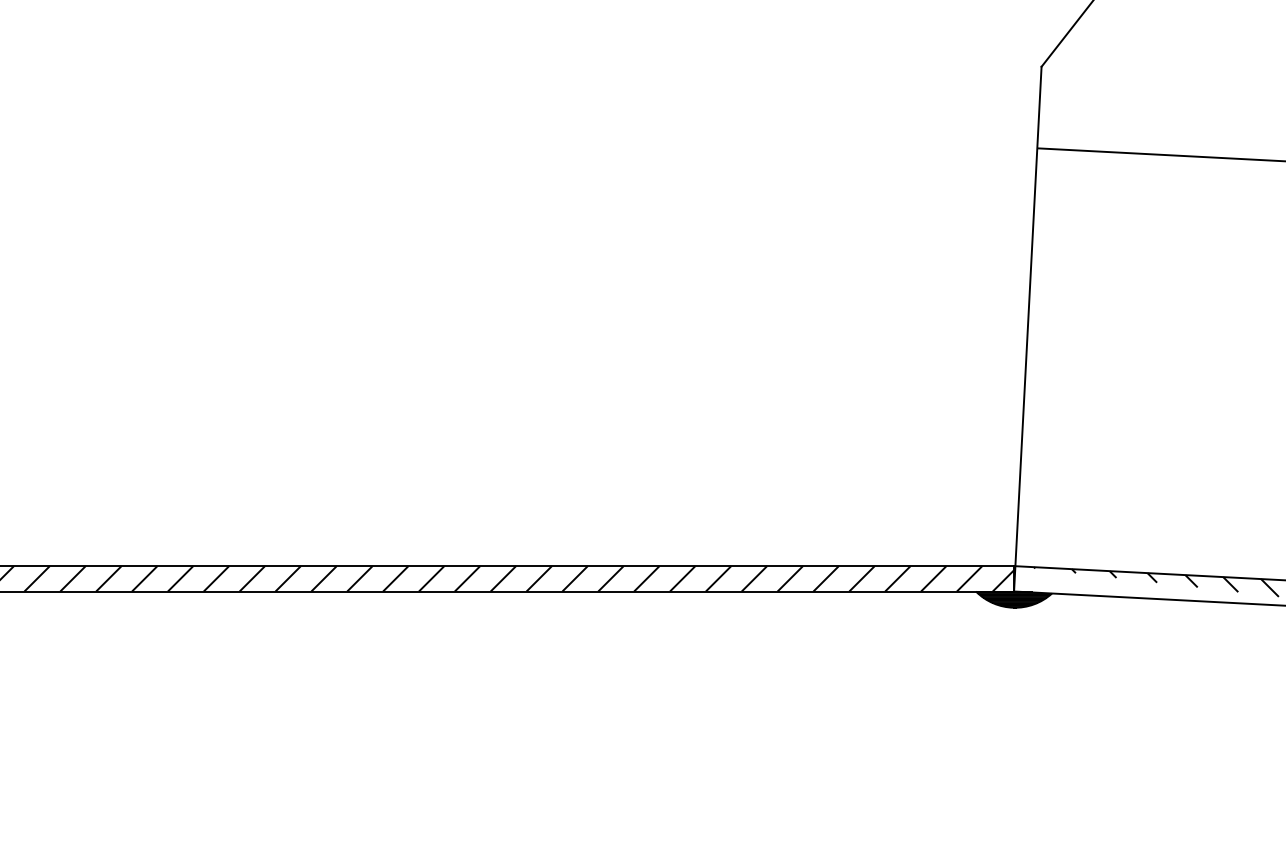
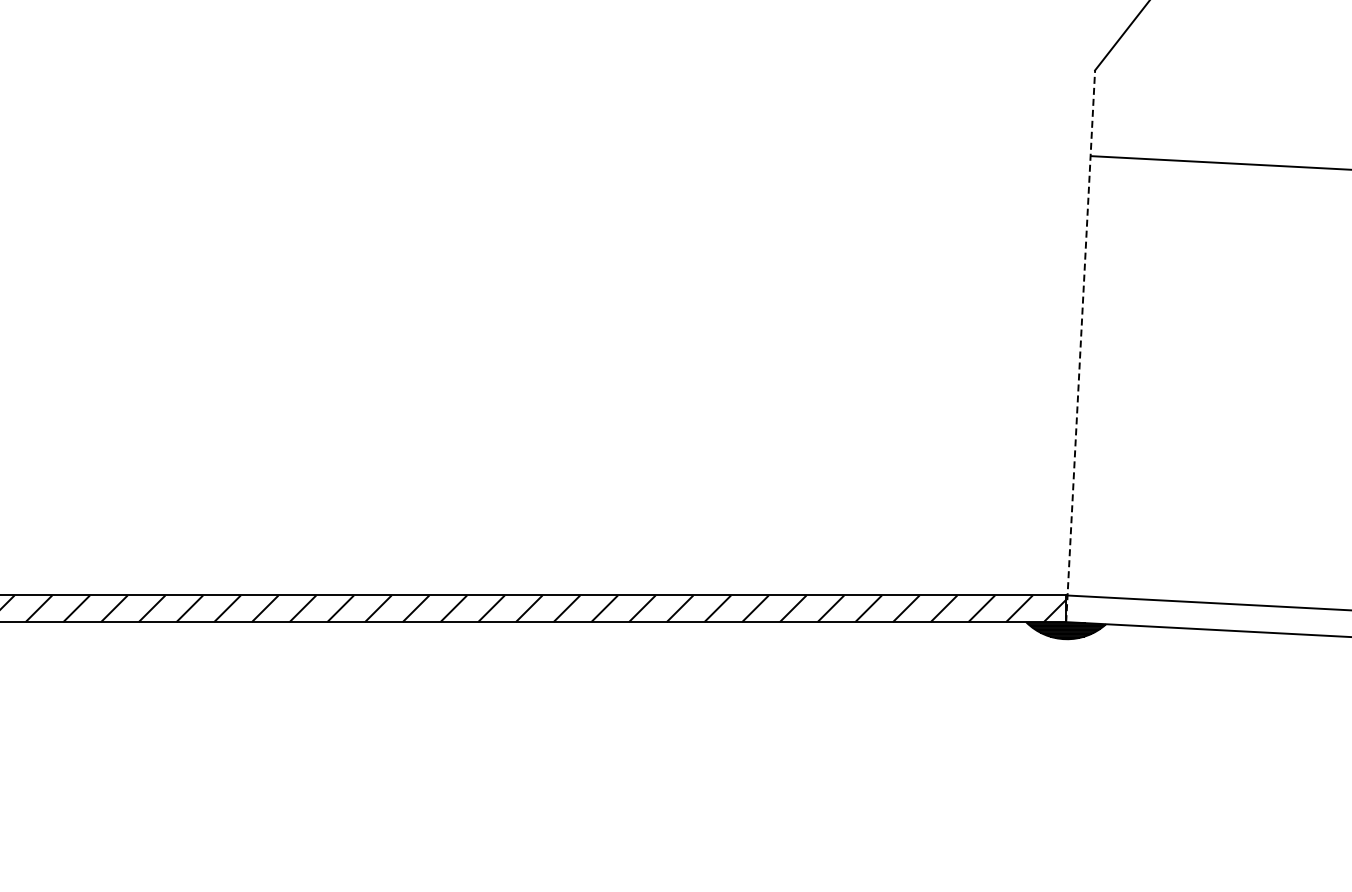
line: (1027, 328) -> (1080, 345), solid -> dashed
hatch: (1150, 585) -> (1209, 615), removed

